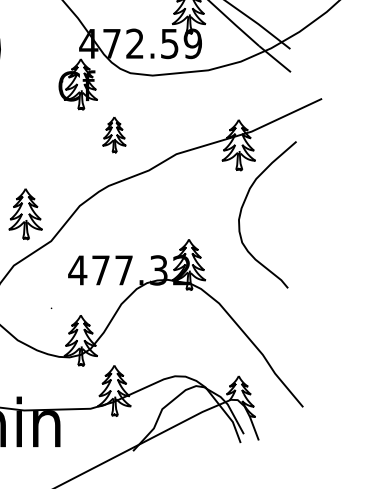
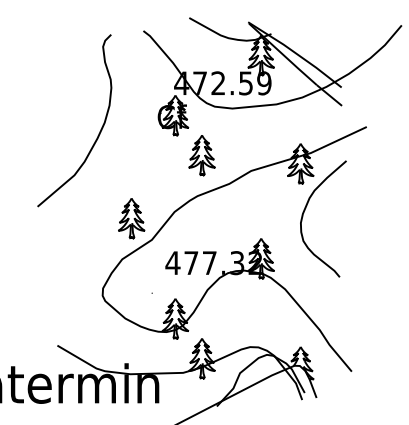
part: (113, 134) -> (201, 155), size x1.43

